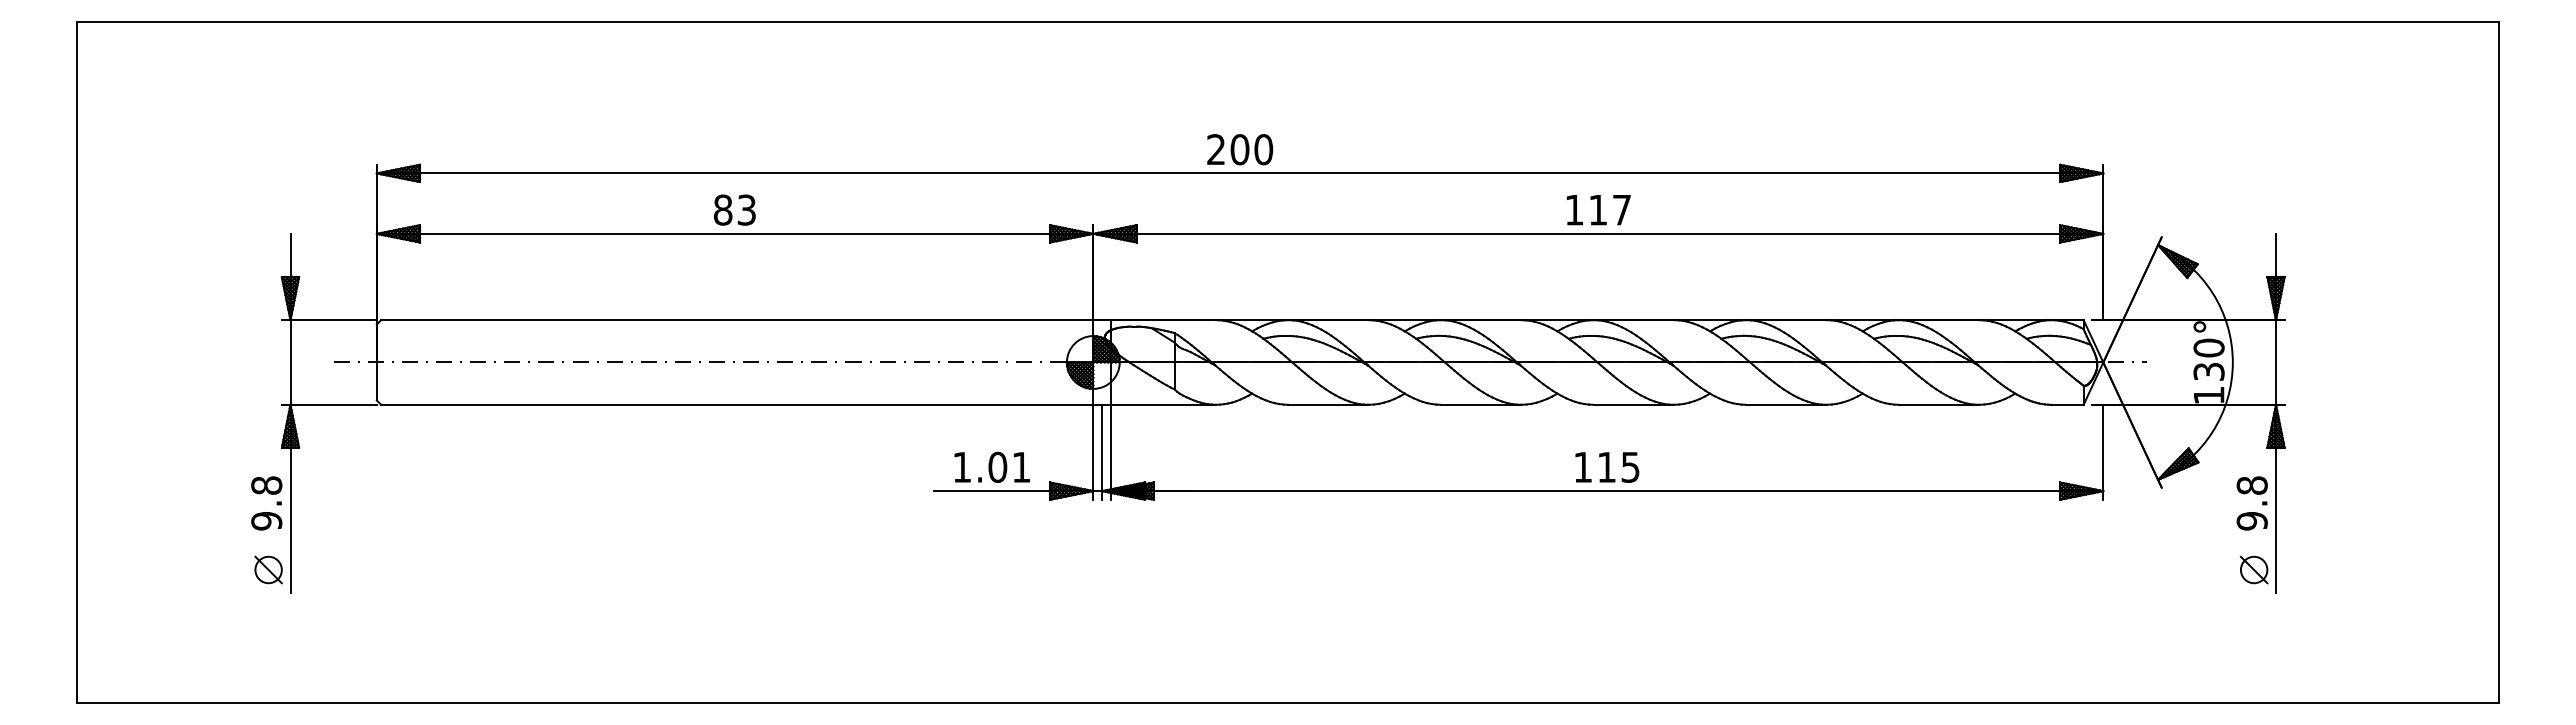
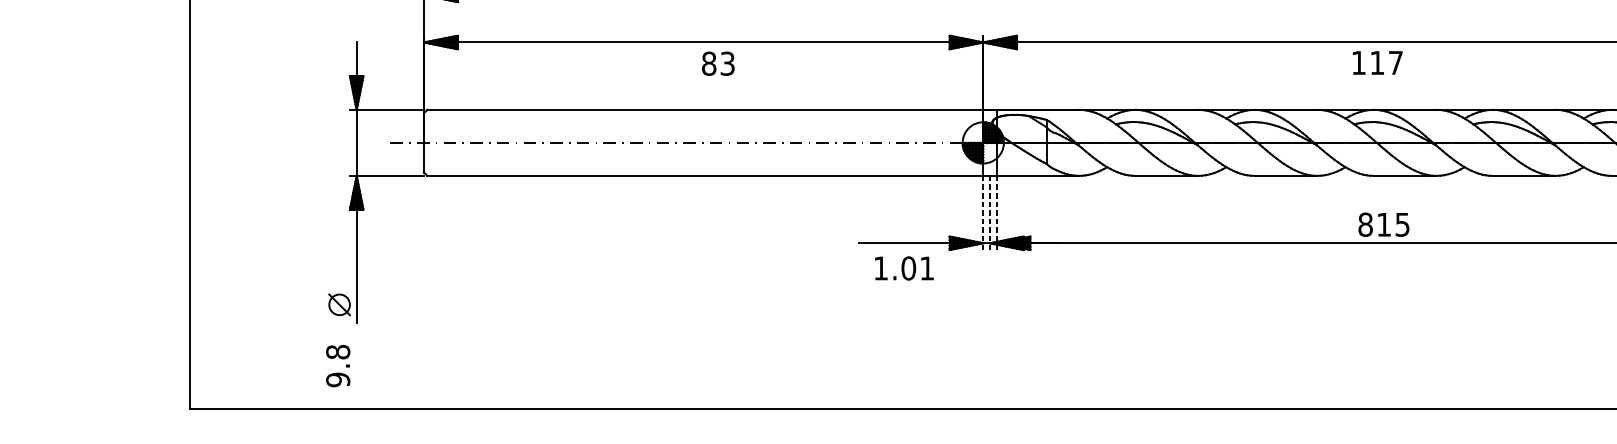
text: (734, 209) -> (718, 63), moved
text: (1598, 210) -> (1377, 63), moved
line: (1102, 451) -> (990, 212), solid -> dashed
line: (1093, 452) -> (983, 213), solid -> dashed
line: (1110, 452) -> (996, 213), solid -> dashed
text: (991, 466) -> (903, 267), moved
text: (1583, 466) -> (1365, 224), 115 -> 815
text: (266, 503) -> (337, 366), moved

